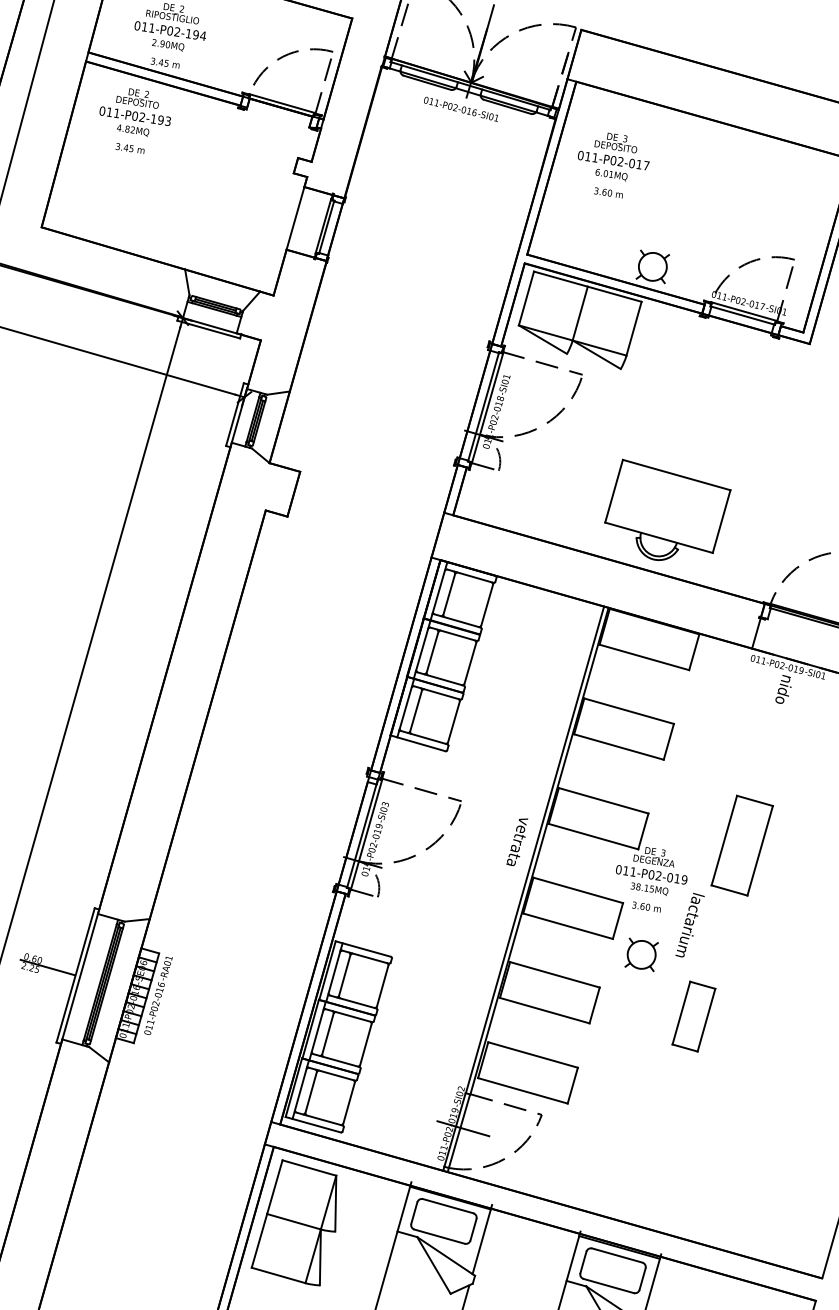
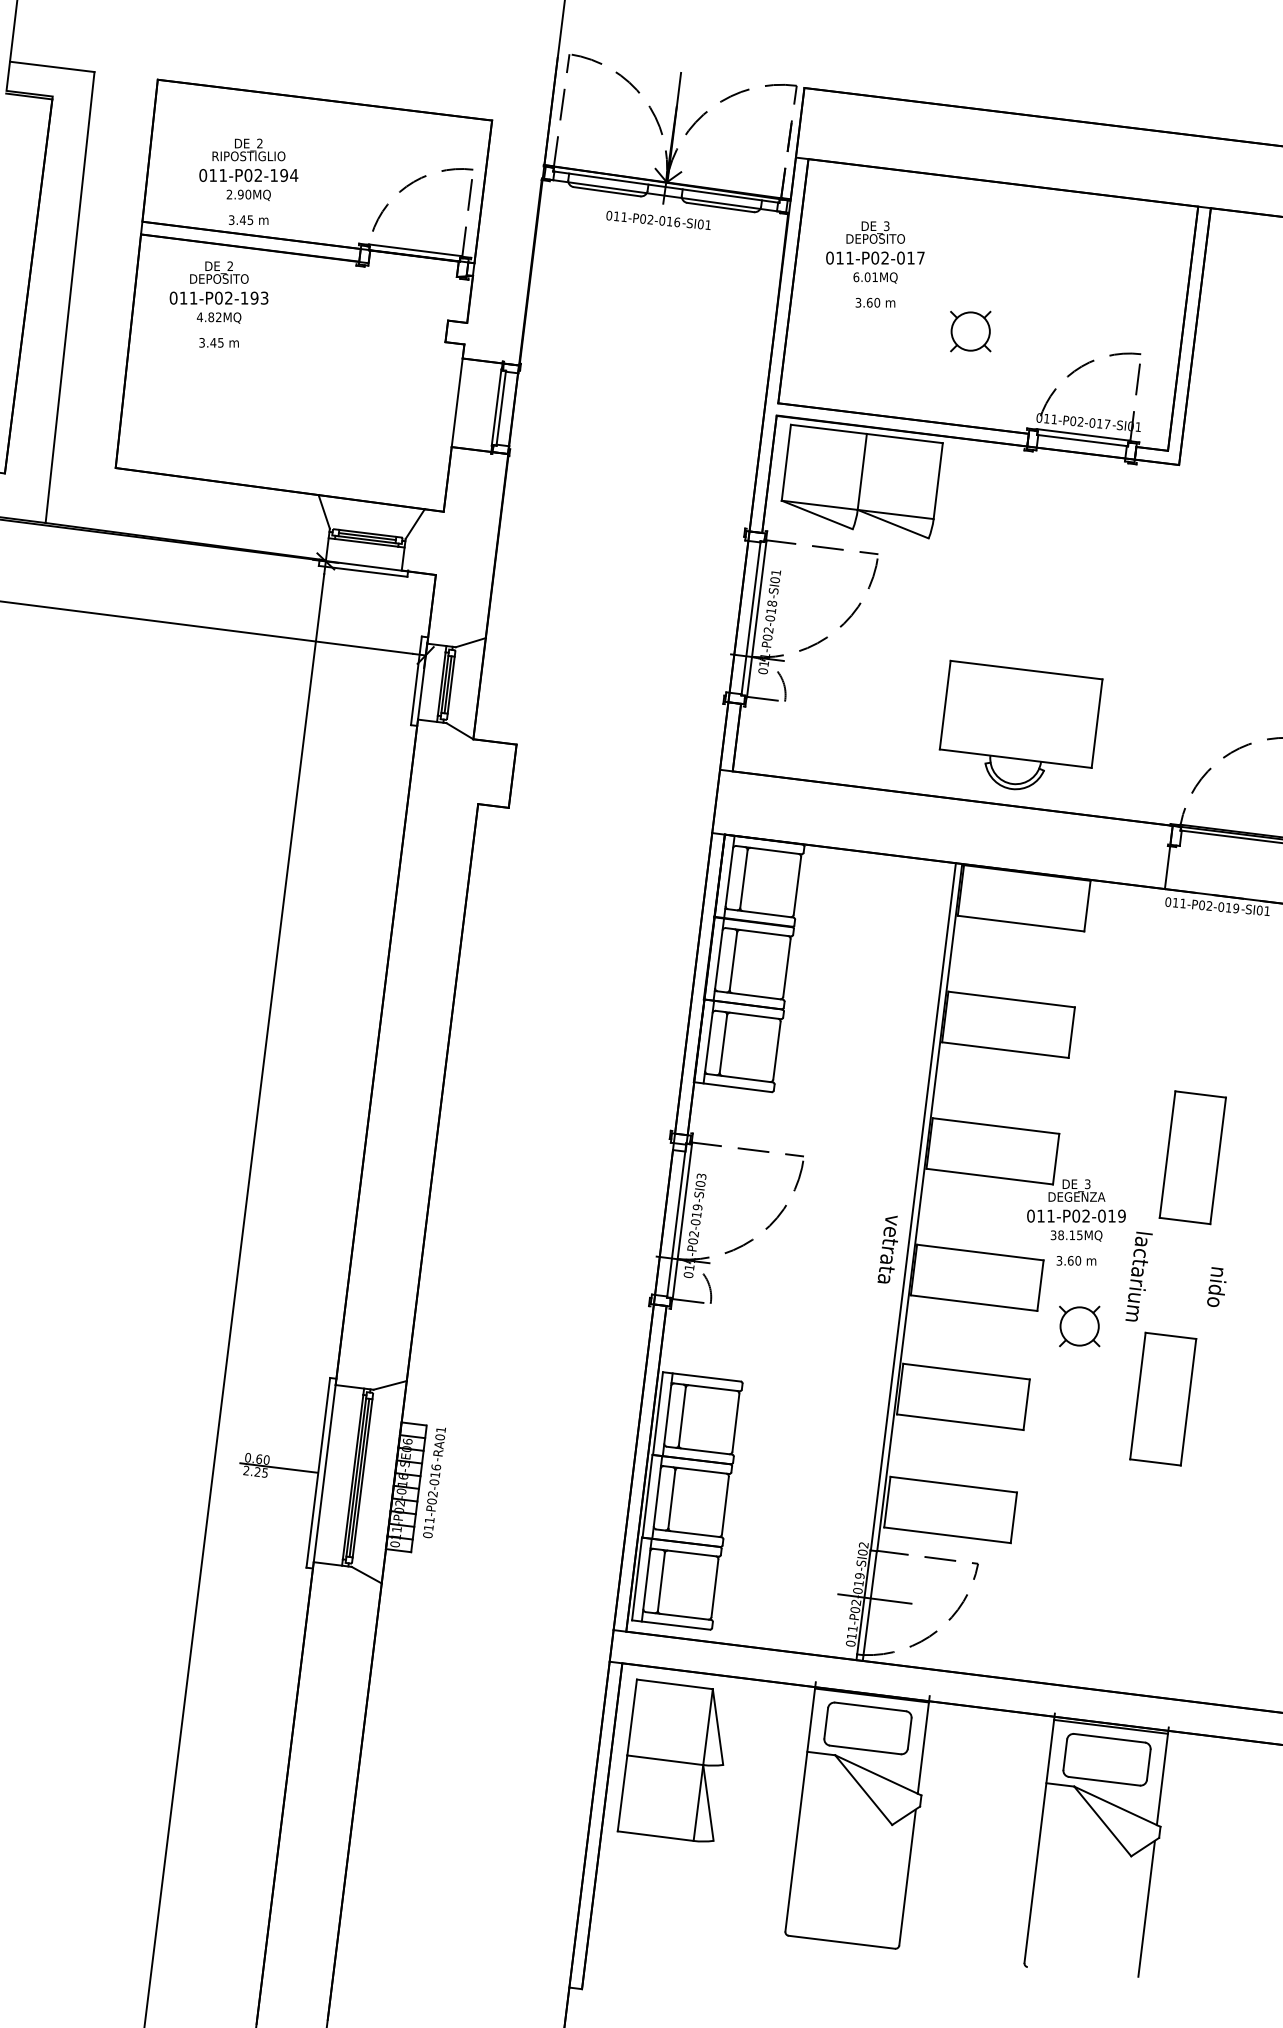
part: (652, 266) -> (970, 331), moved
text: (783, 689) -> (1216, 1286), moved
text: (517, 841) -> (887, 1249), moved
part: (694, 1016) -> (1163, 1398), size x1.43

